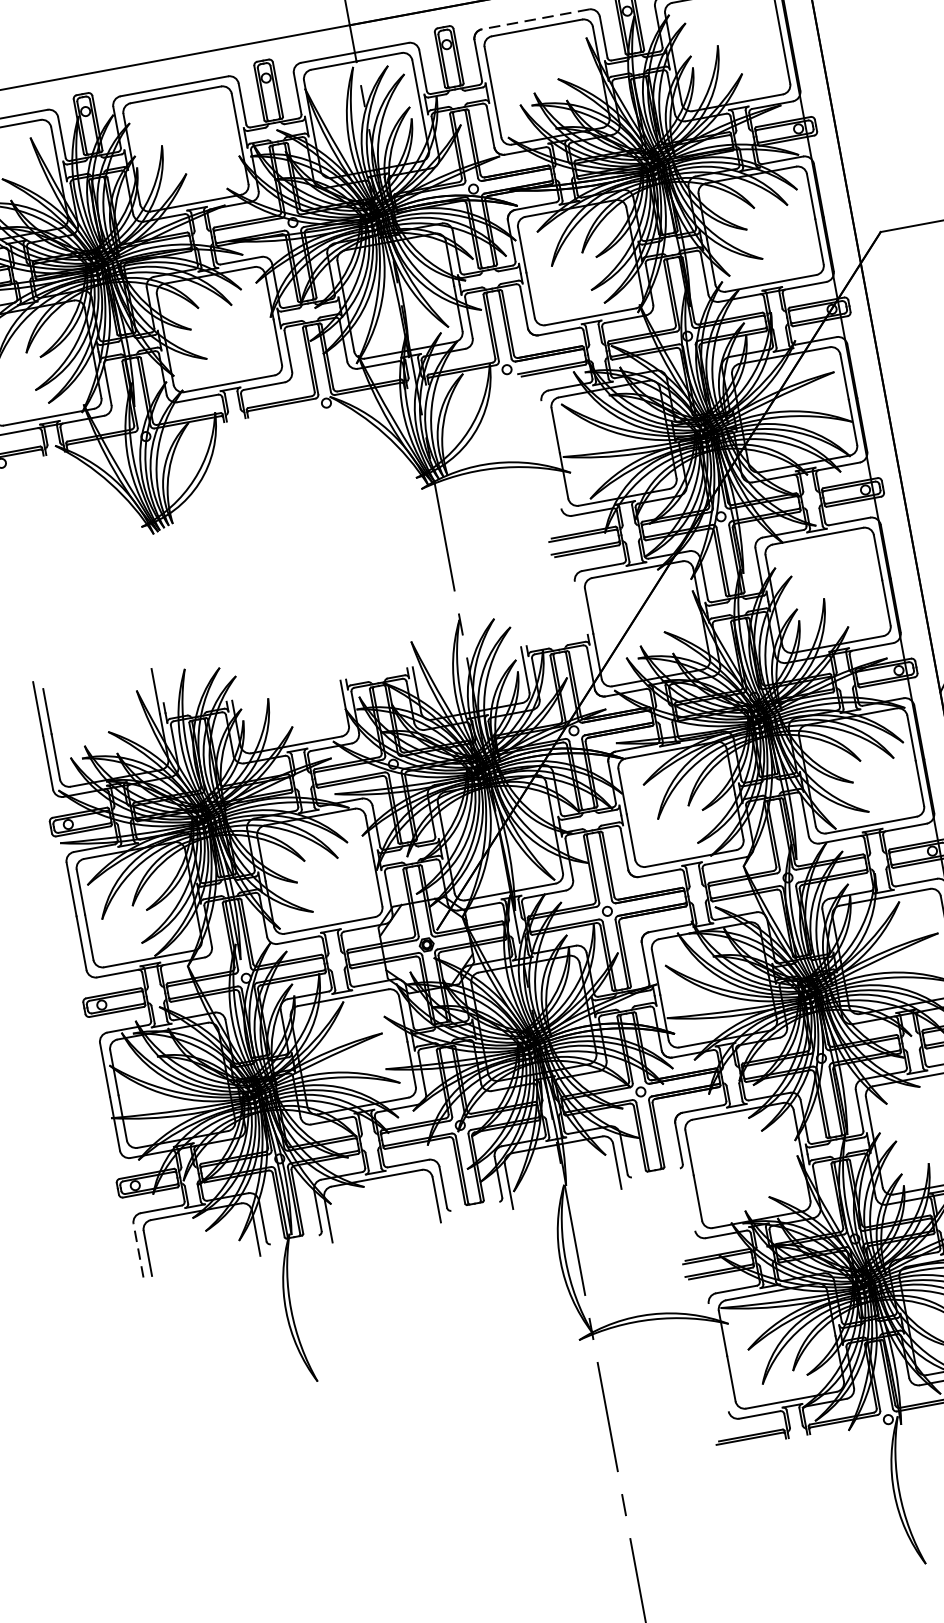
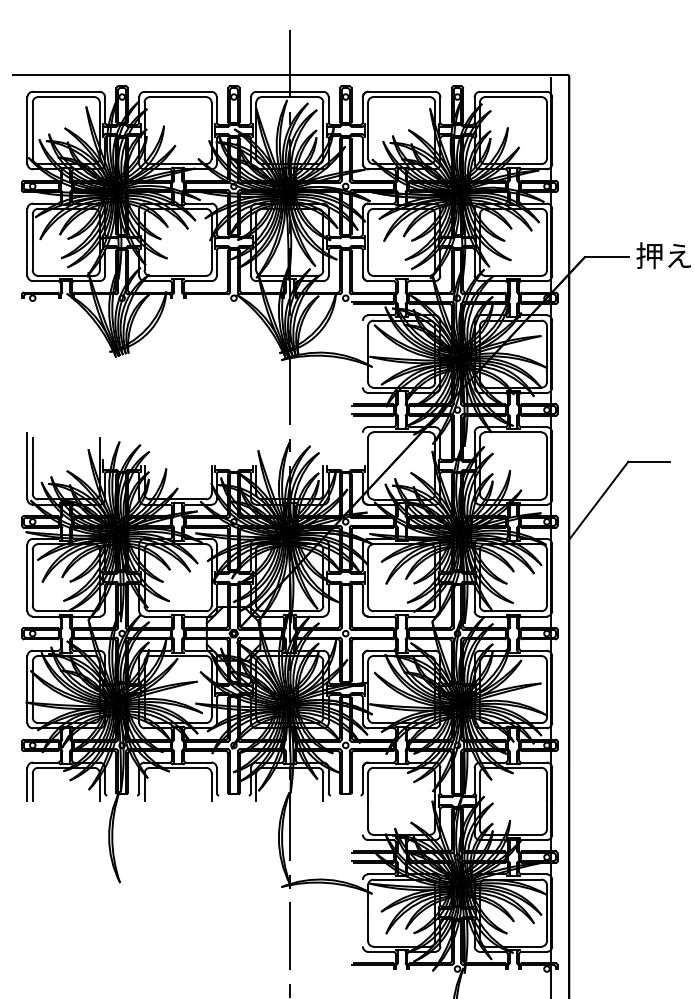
line: (535, 19) -> (401, 91), dashed -> solid
line: (138, 1250) -> (27, 784), dashed -> solid

